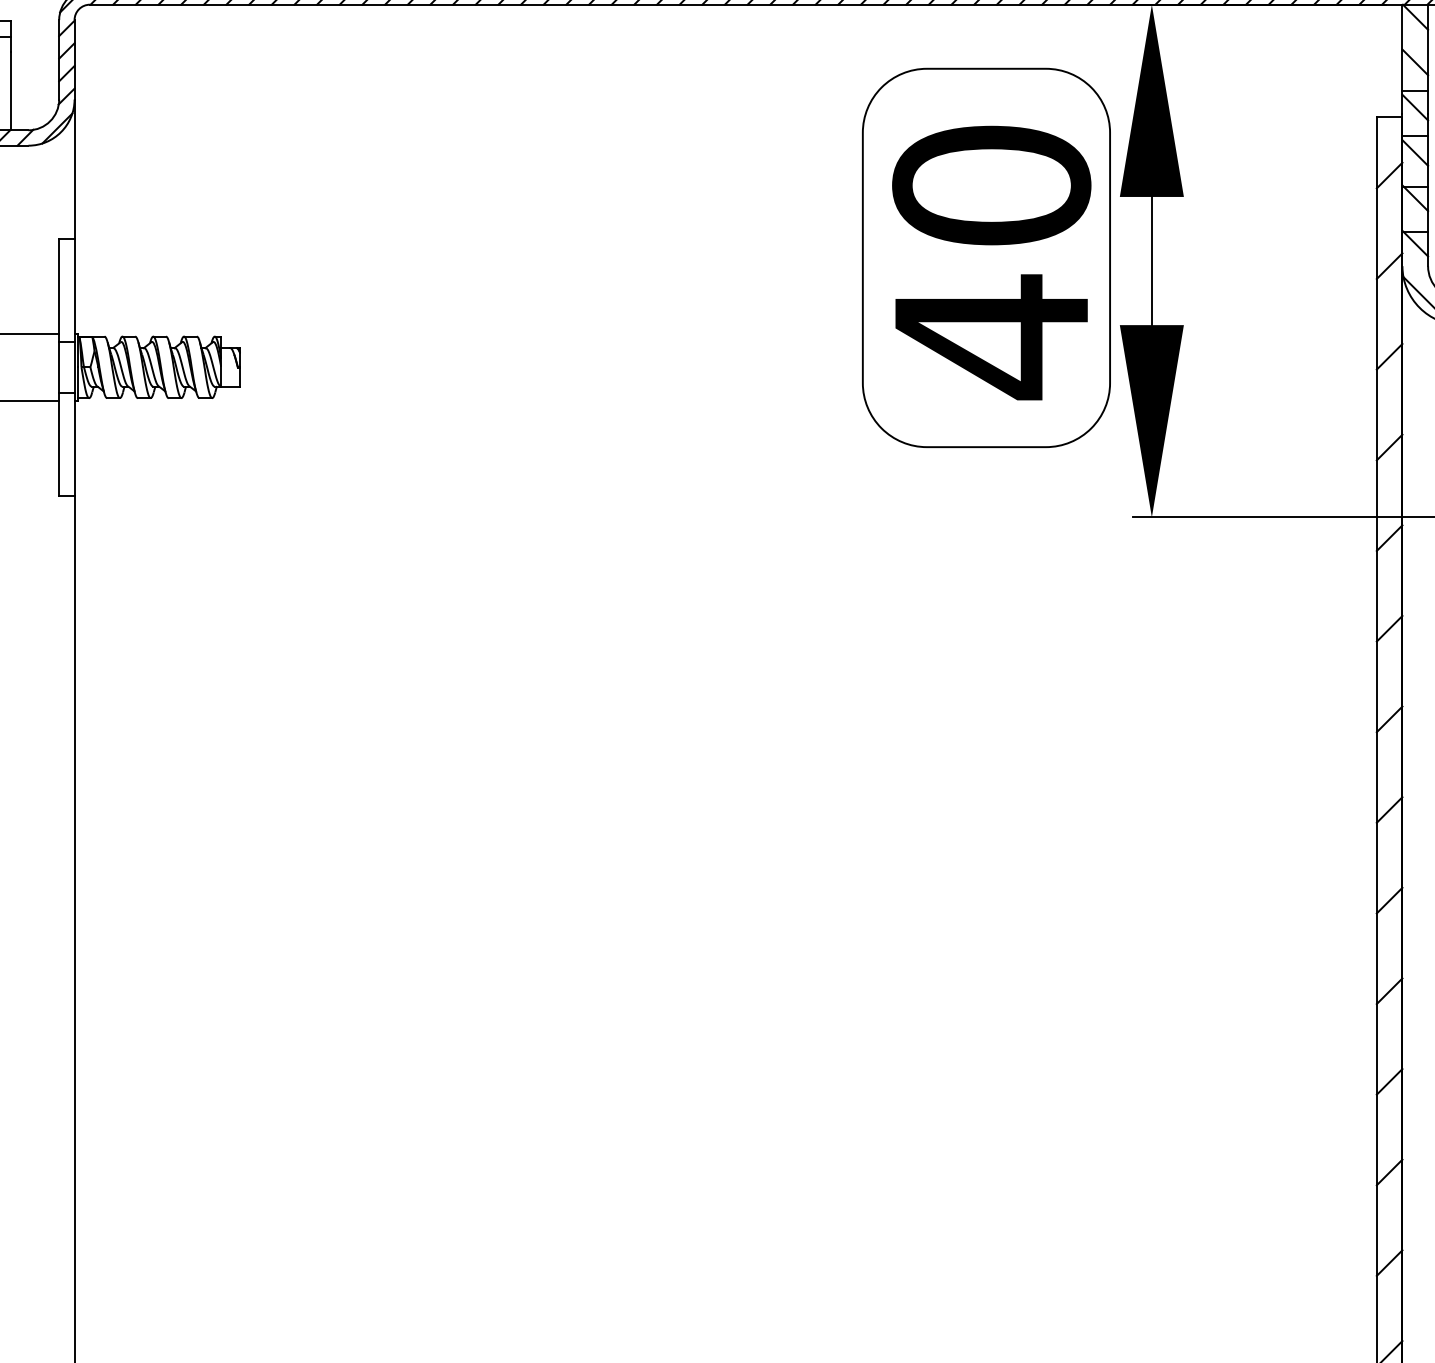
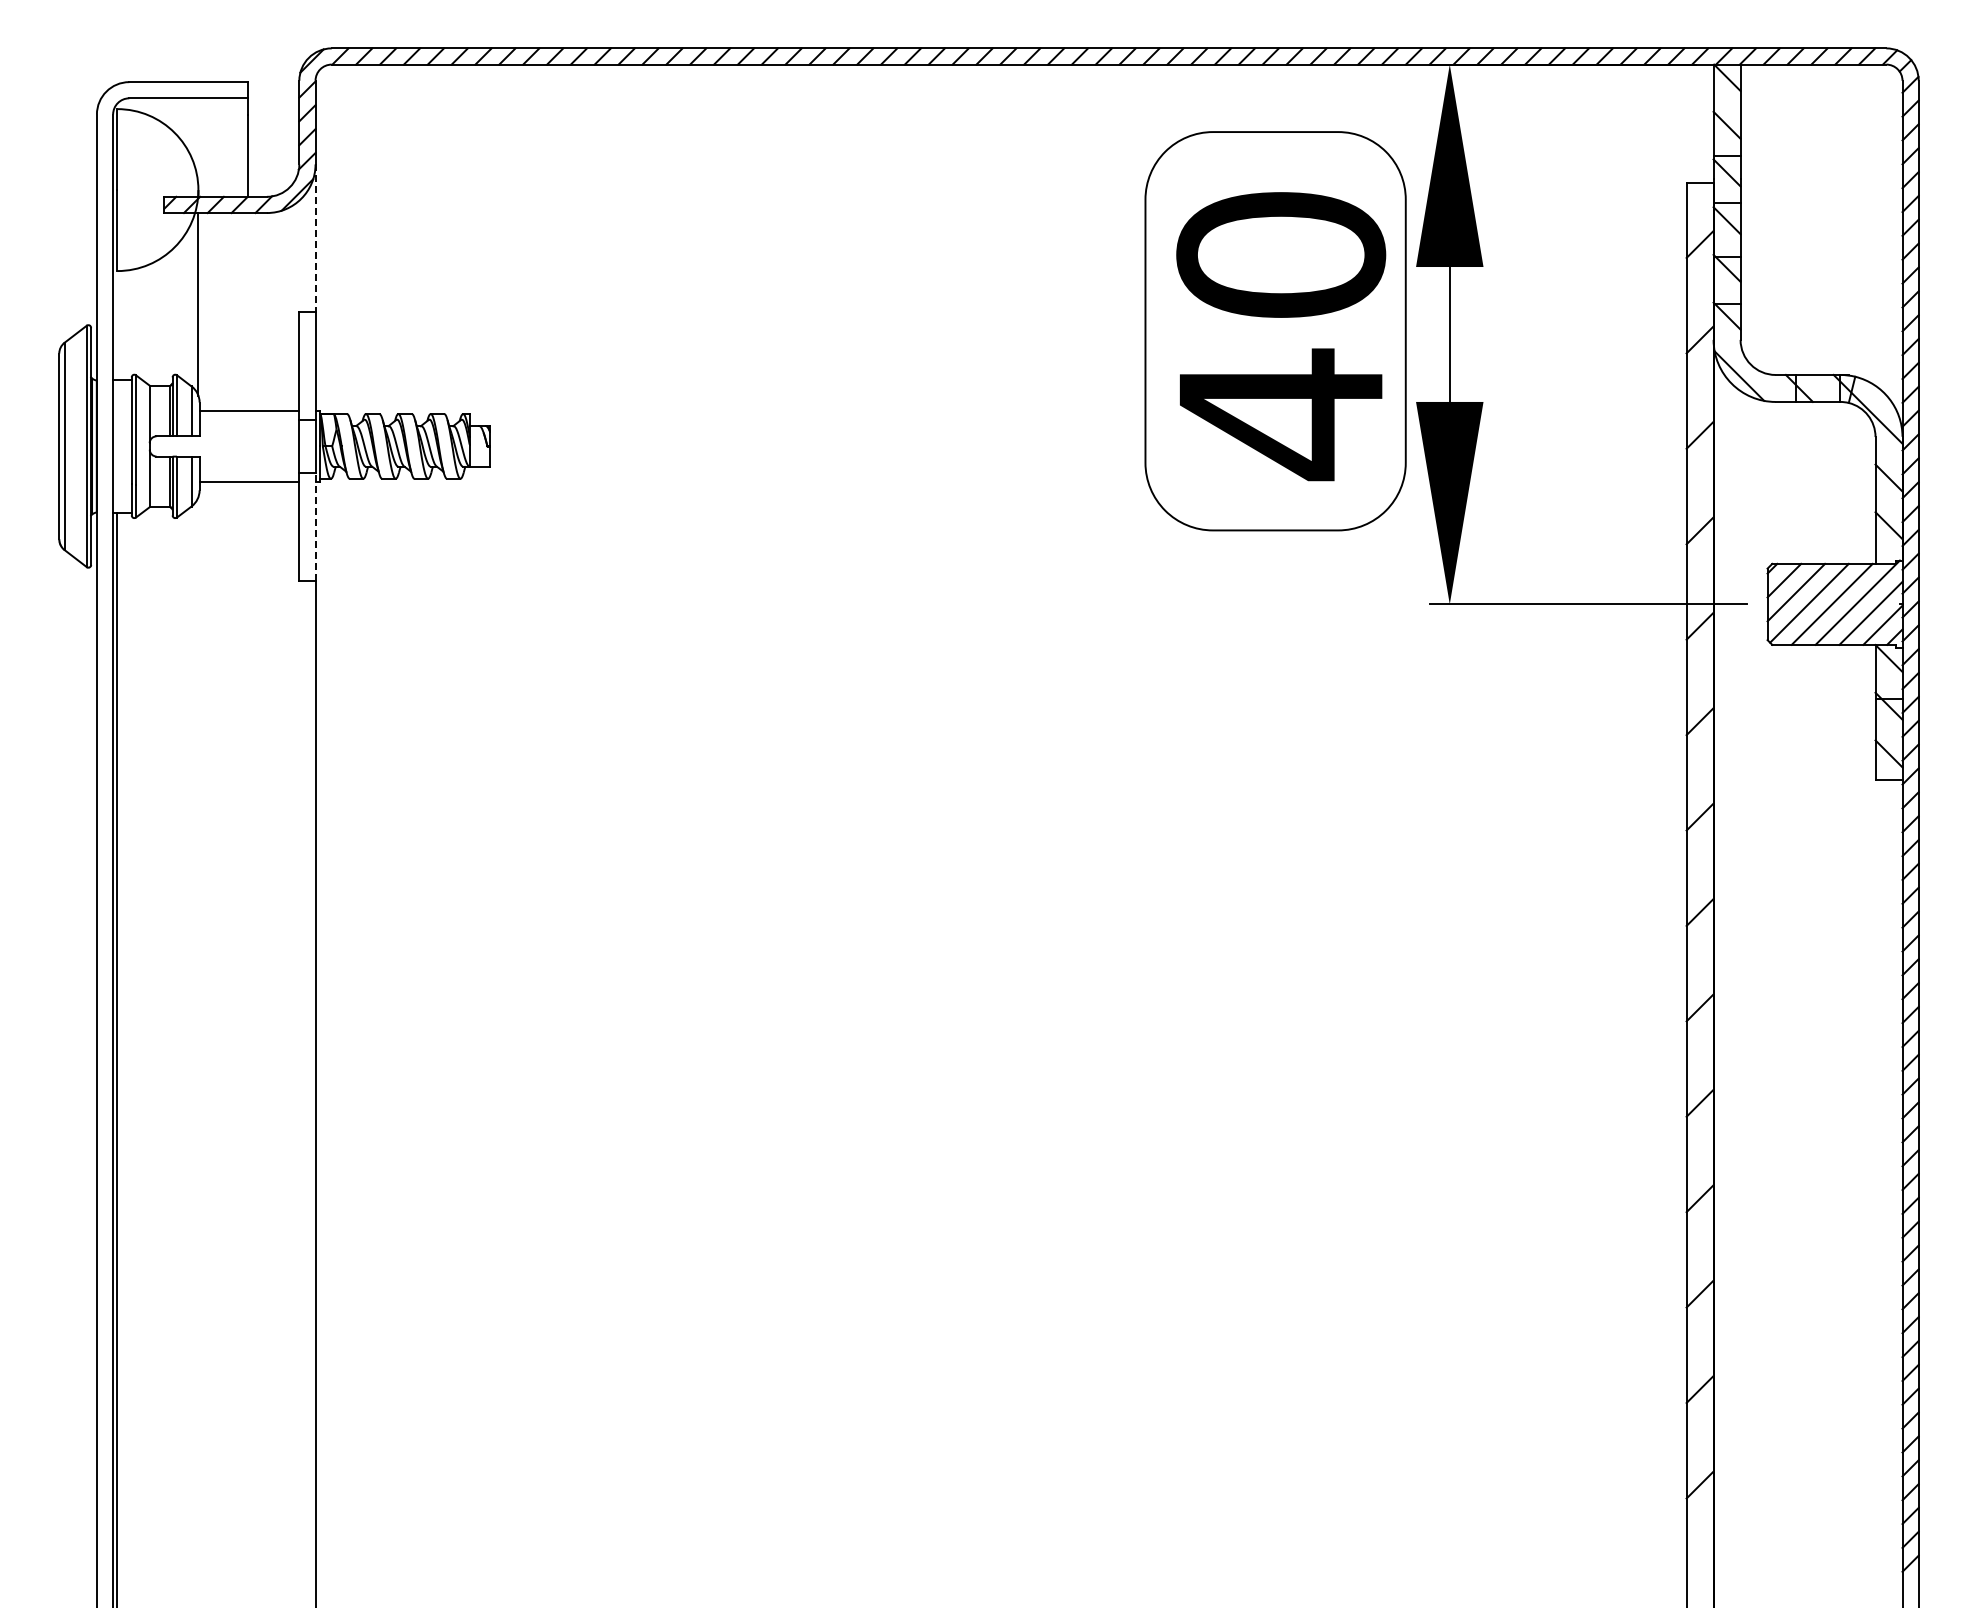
line: (74, 169) -> (315, 238), solid -> dashed
line: (74, 444) -> (315, 527), solid -> dashed

